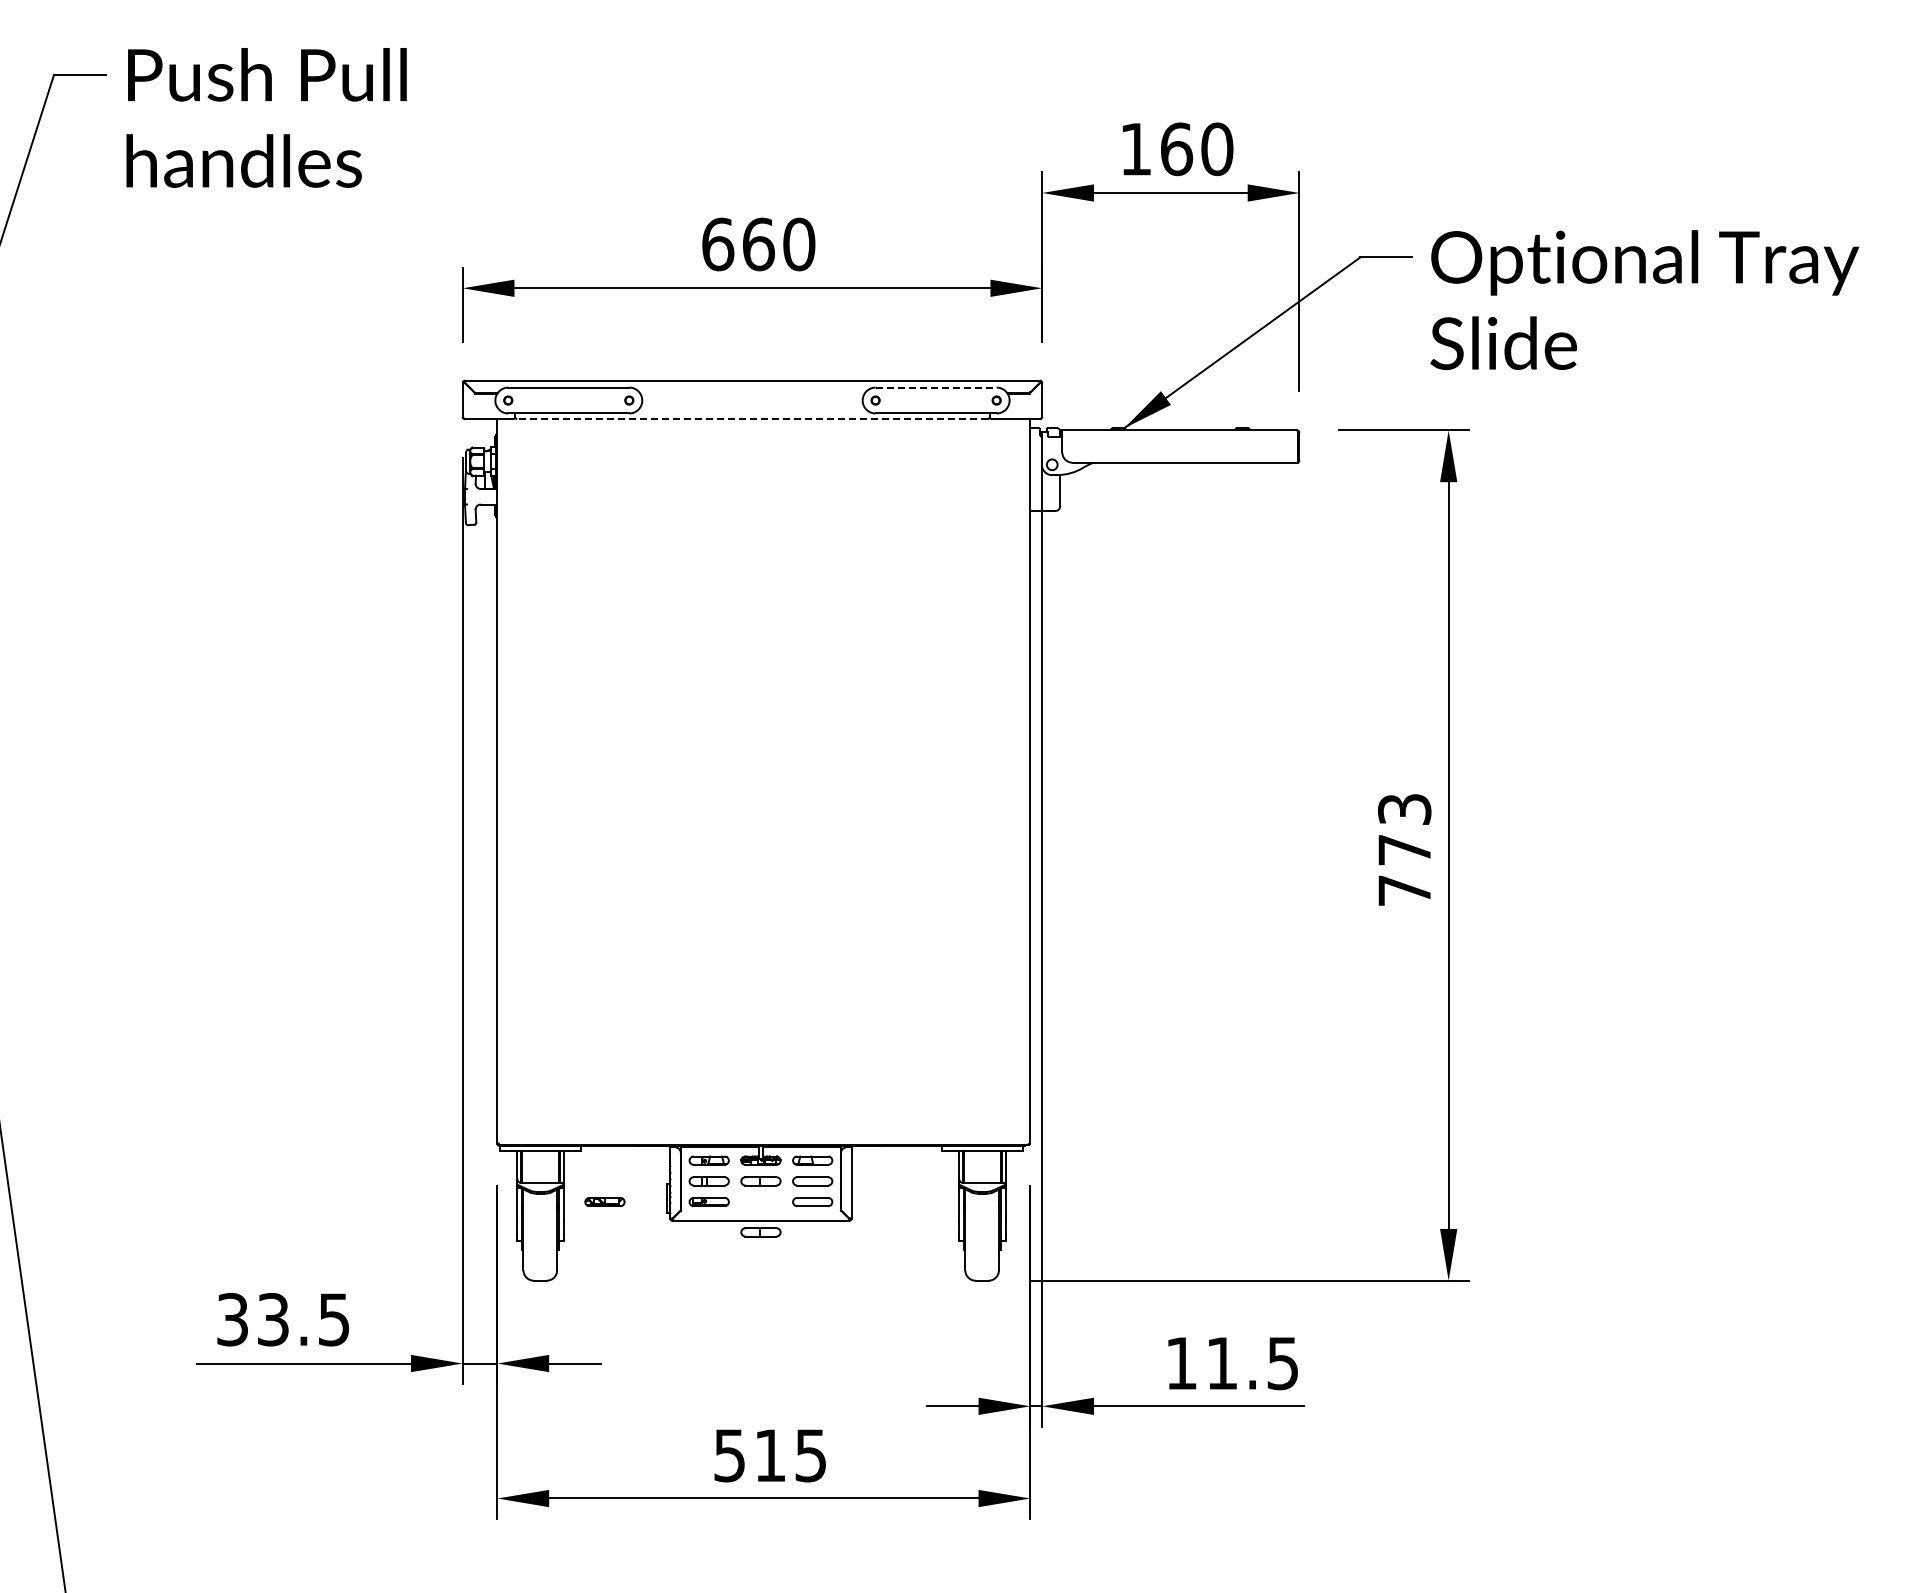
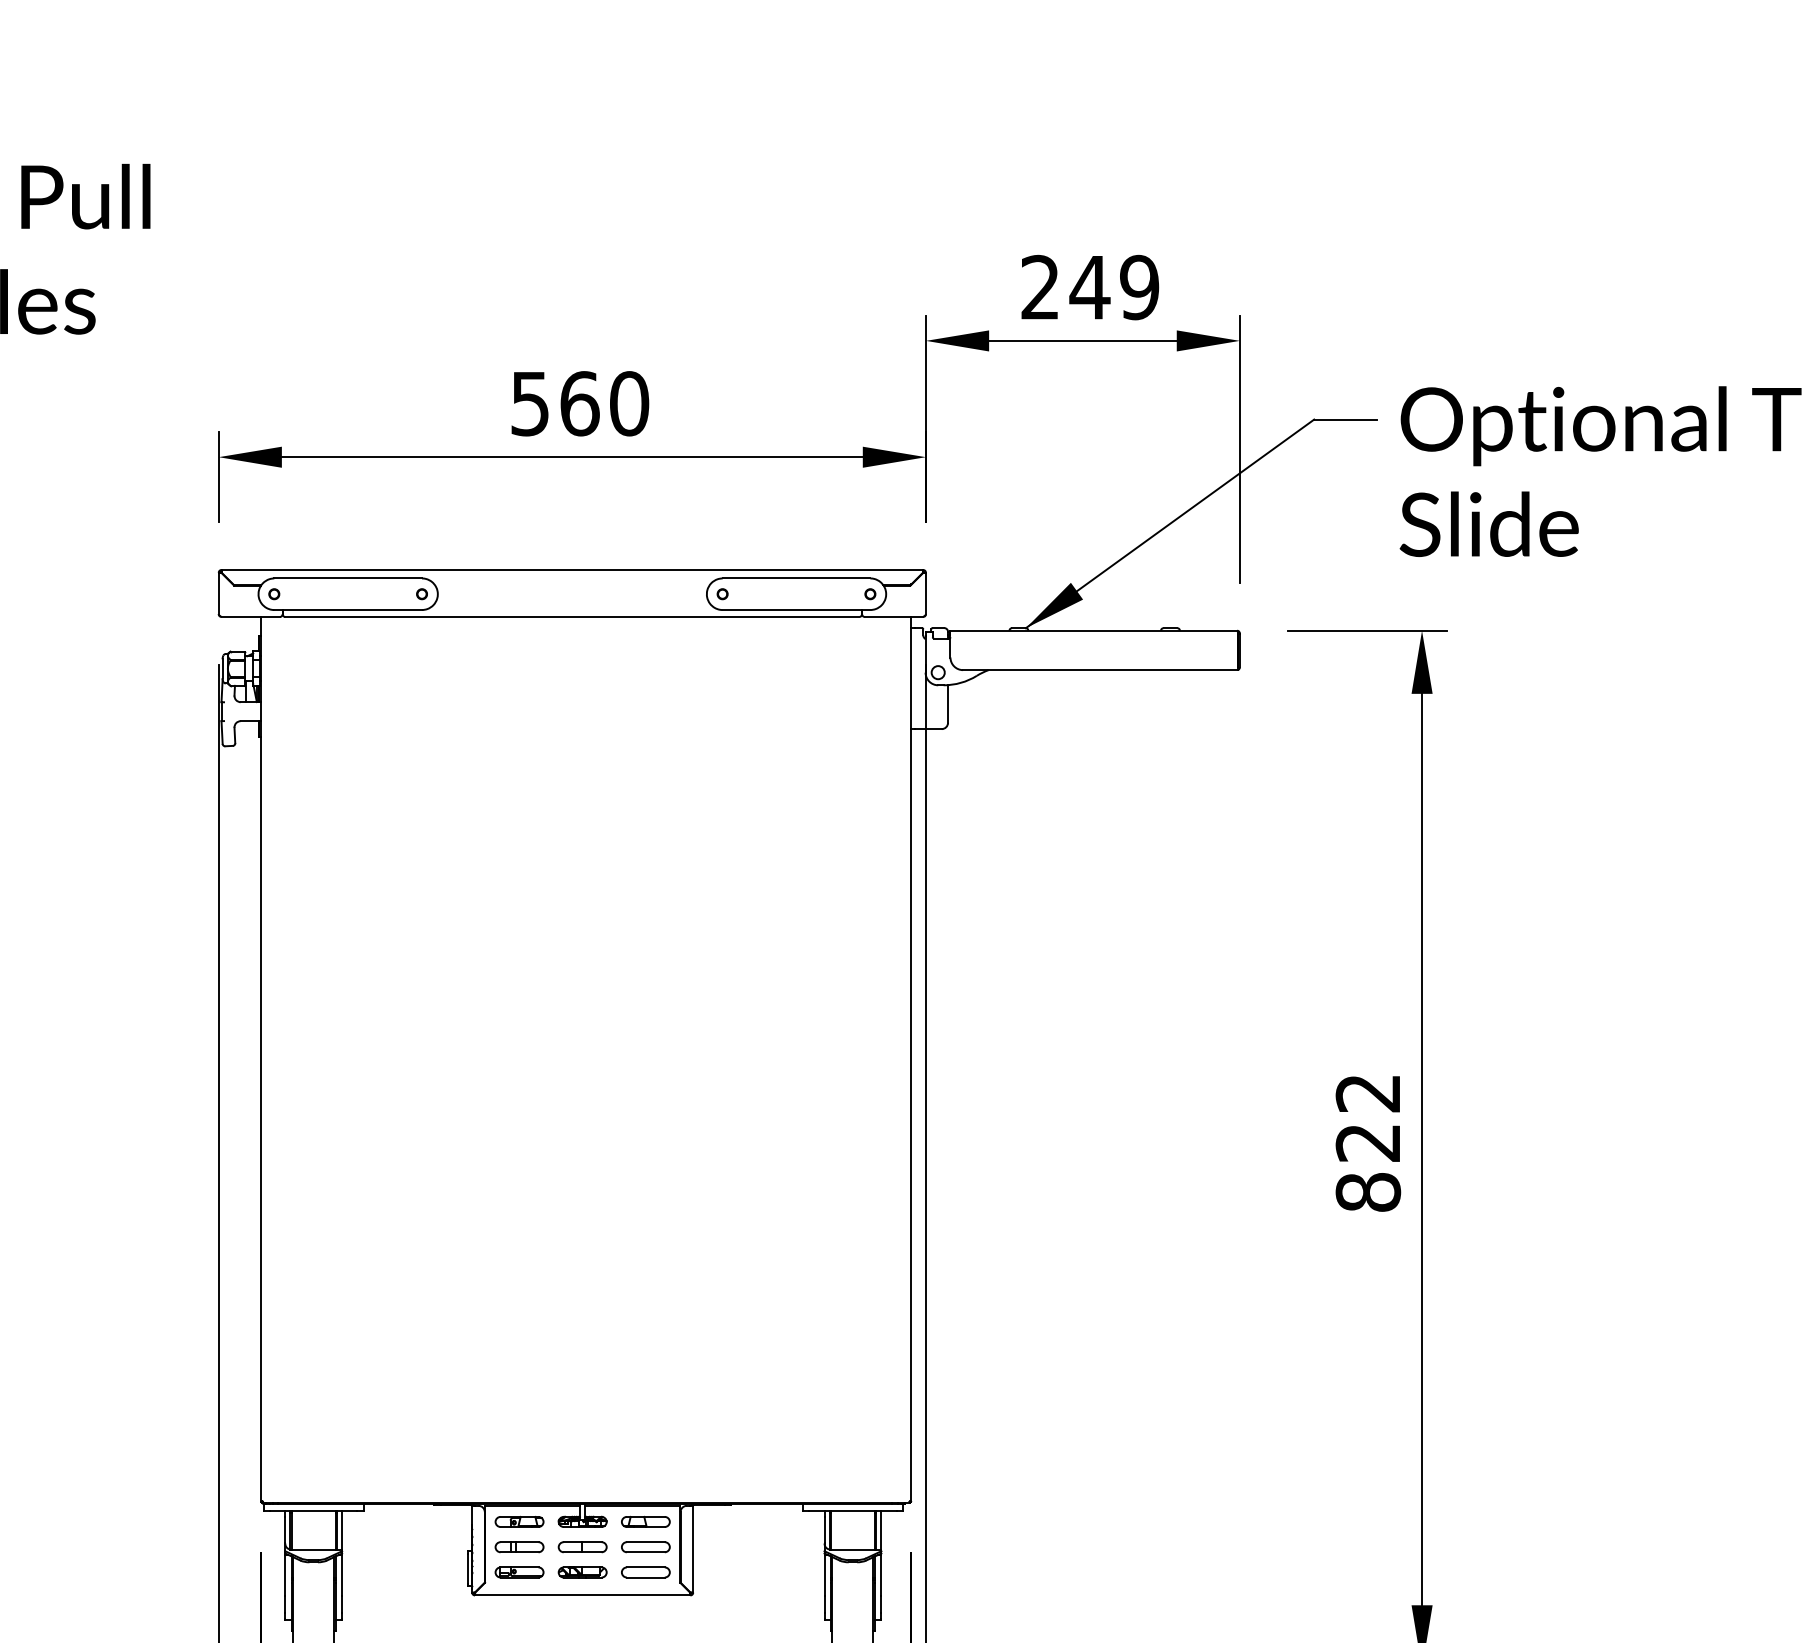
text: (1176, 149) -> (1089, 287), 160 -> 249
text: (718, 244) -> (530, 403), 660 -> 560
line: (936, 387) -> (796, 578), dashed -> solid
line: (751, 419) -> (571, 617), dashed -> solid
text: (1404, 850) -> (1368, 1143), 773 -> 822
part: (604, 1201) -> (582, 1571), moved
part: (760, 1232) -> (582, 1609), removed

